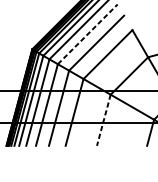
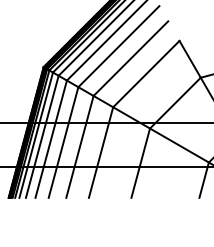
line: (88, 34) -> (119, 46), dashed -> solid
line: (103, 120) -> (140, 163), dashed -> solid

